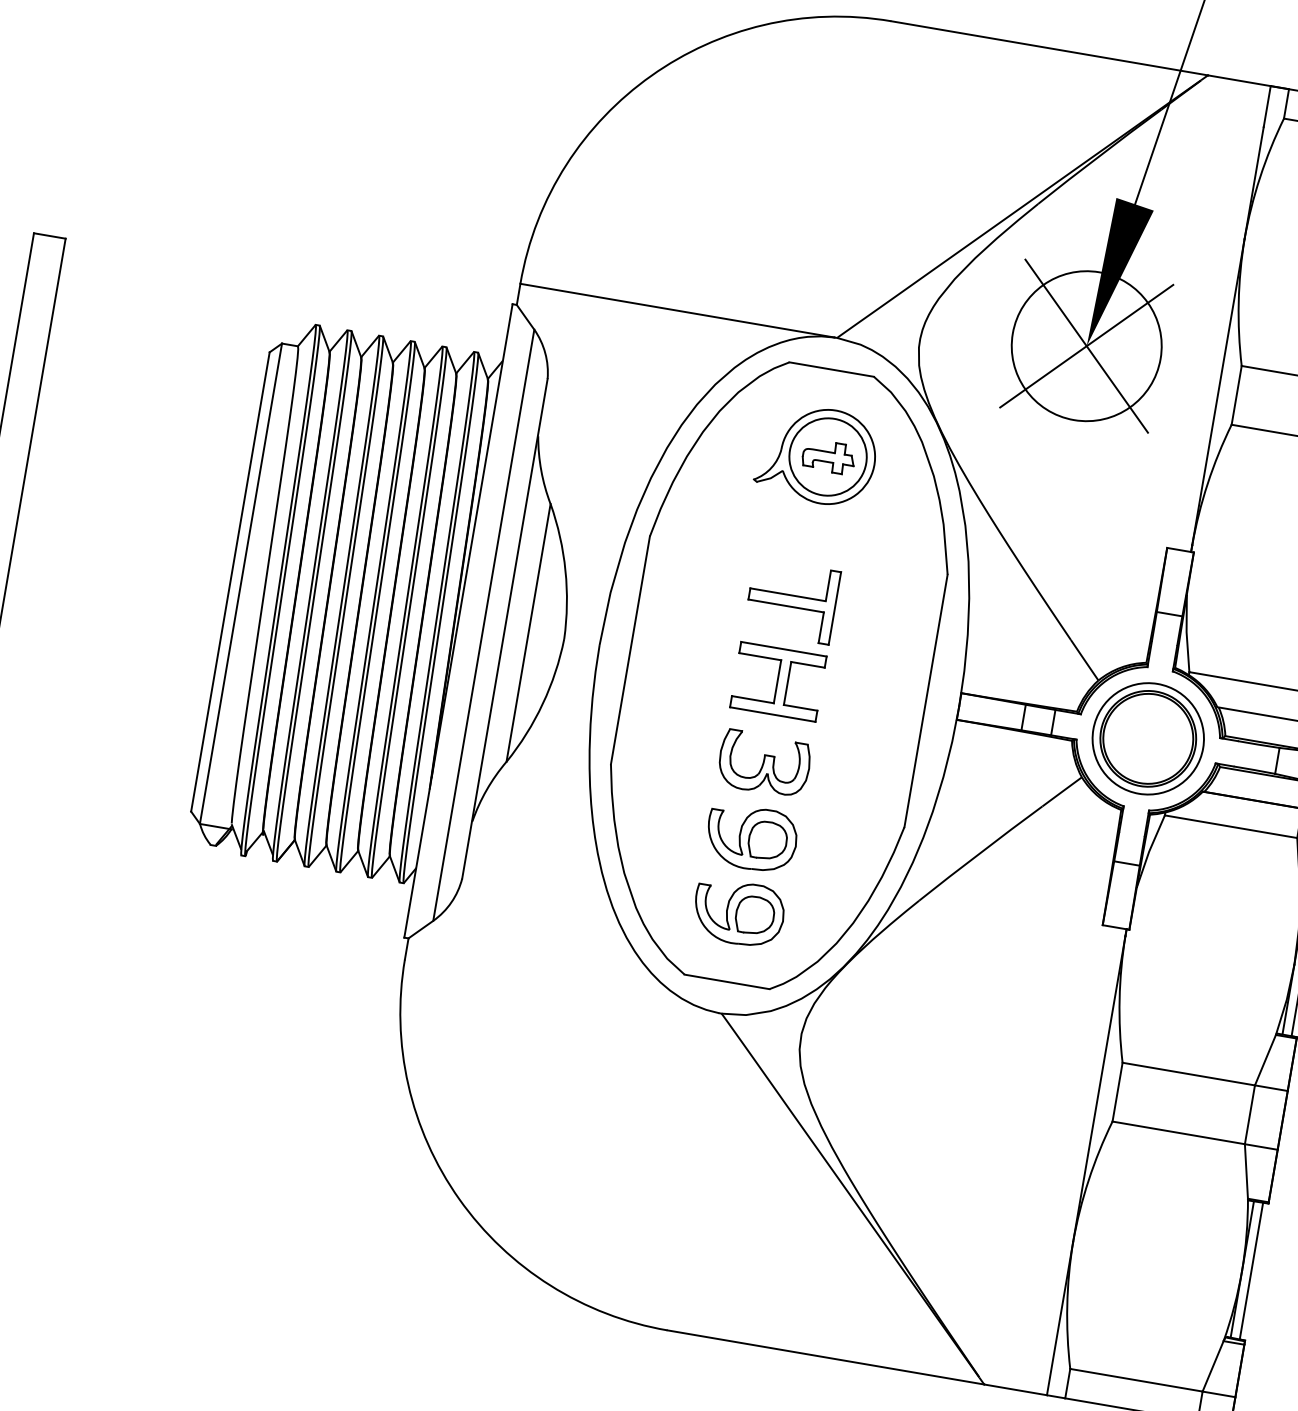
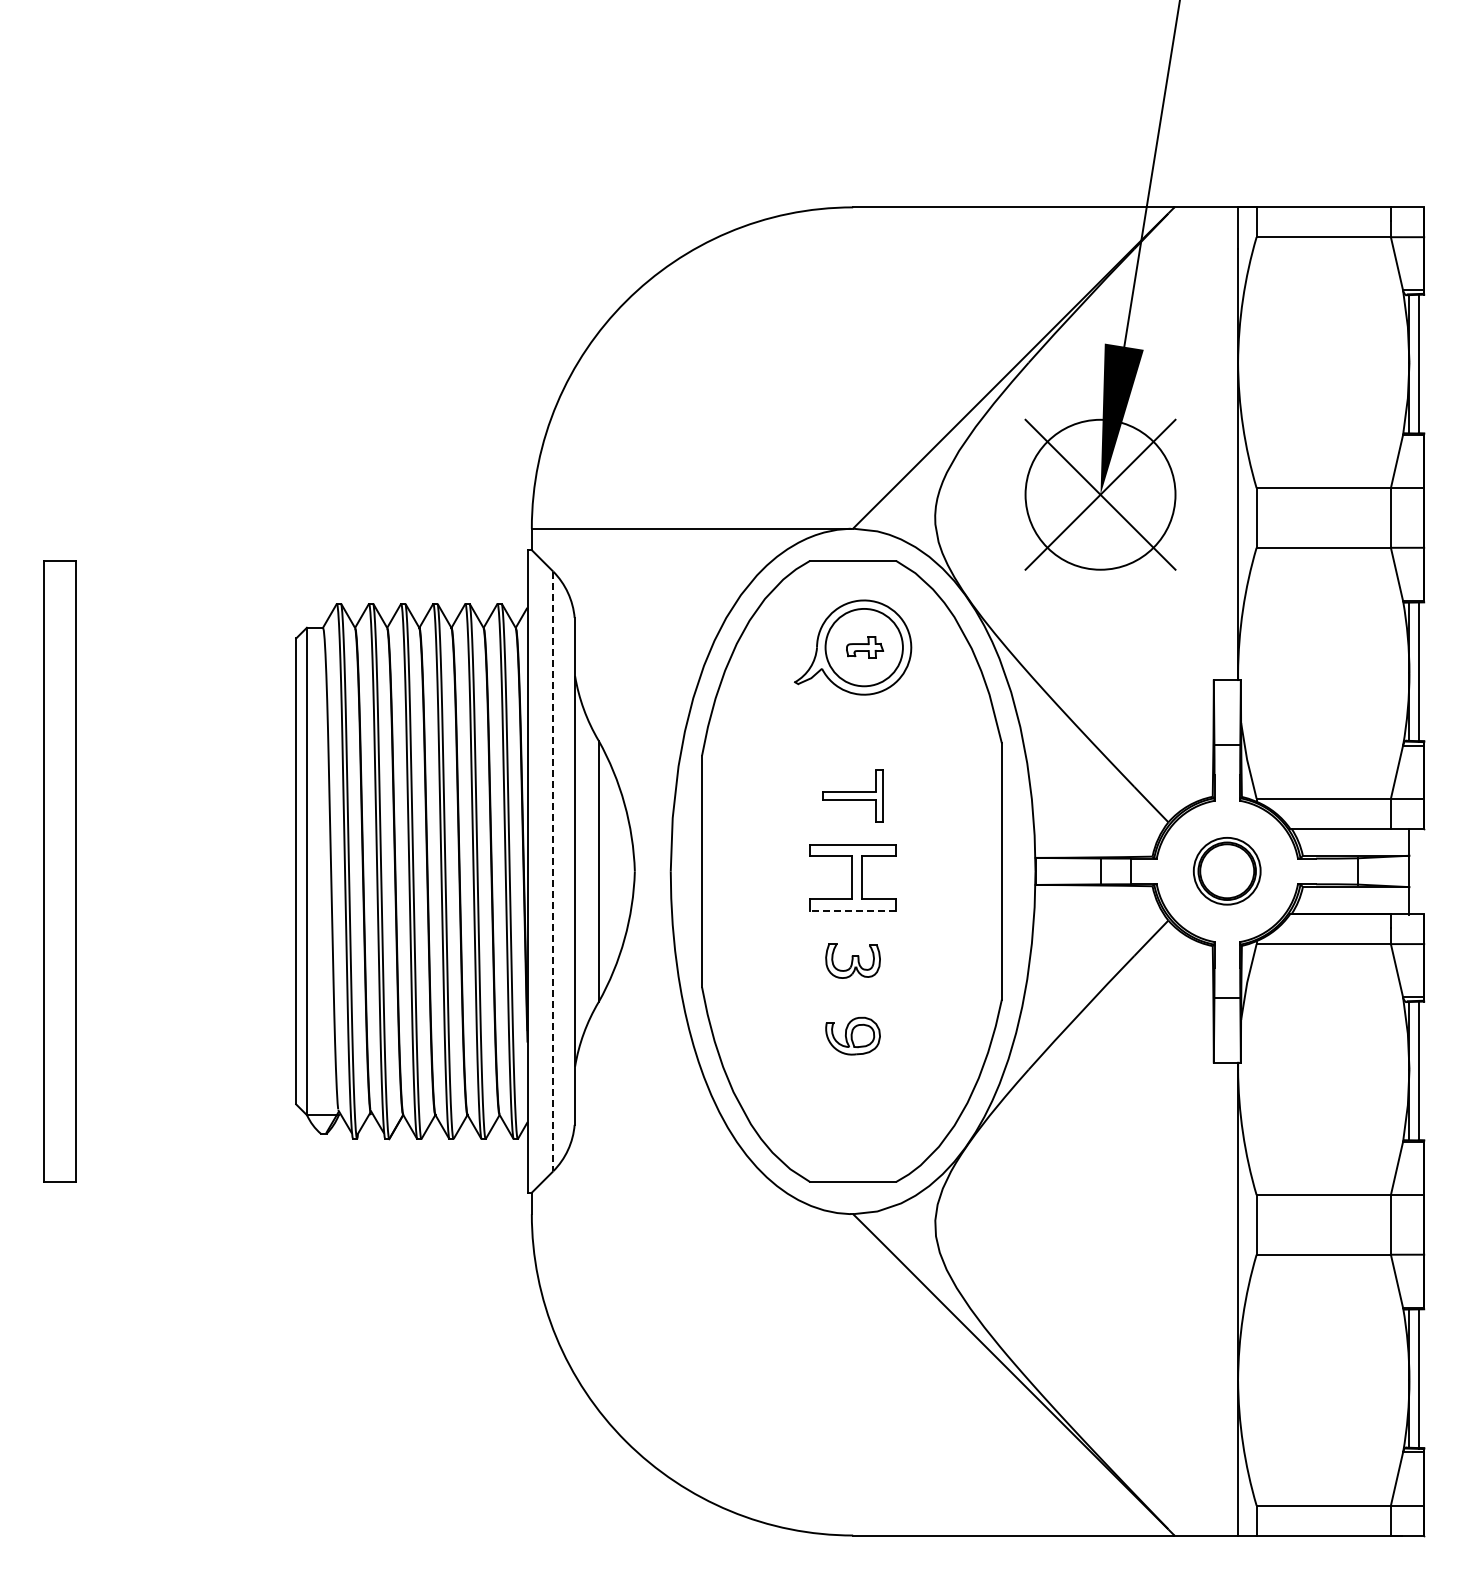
part: (828, 456) -> (864, 647), size x0.7
part: (791, 600) -> (852, 795), size x0.7
line: (484, 625) -> (553, 871), solid -> dashed
line: (772, 714) -> (852, 910), solid -> dashed
part: (1147, 737) -> (1226, 870), size x0.6
part: (763, 763) -> (852, 960), size x0.6
part: (751, 837) -> (852, 1035), size x0.6
part: (738, 912) -> (852, 1111), removed

